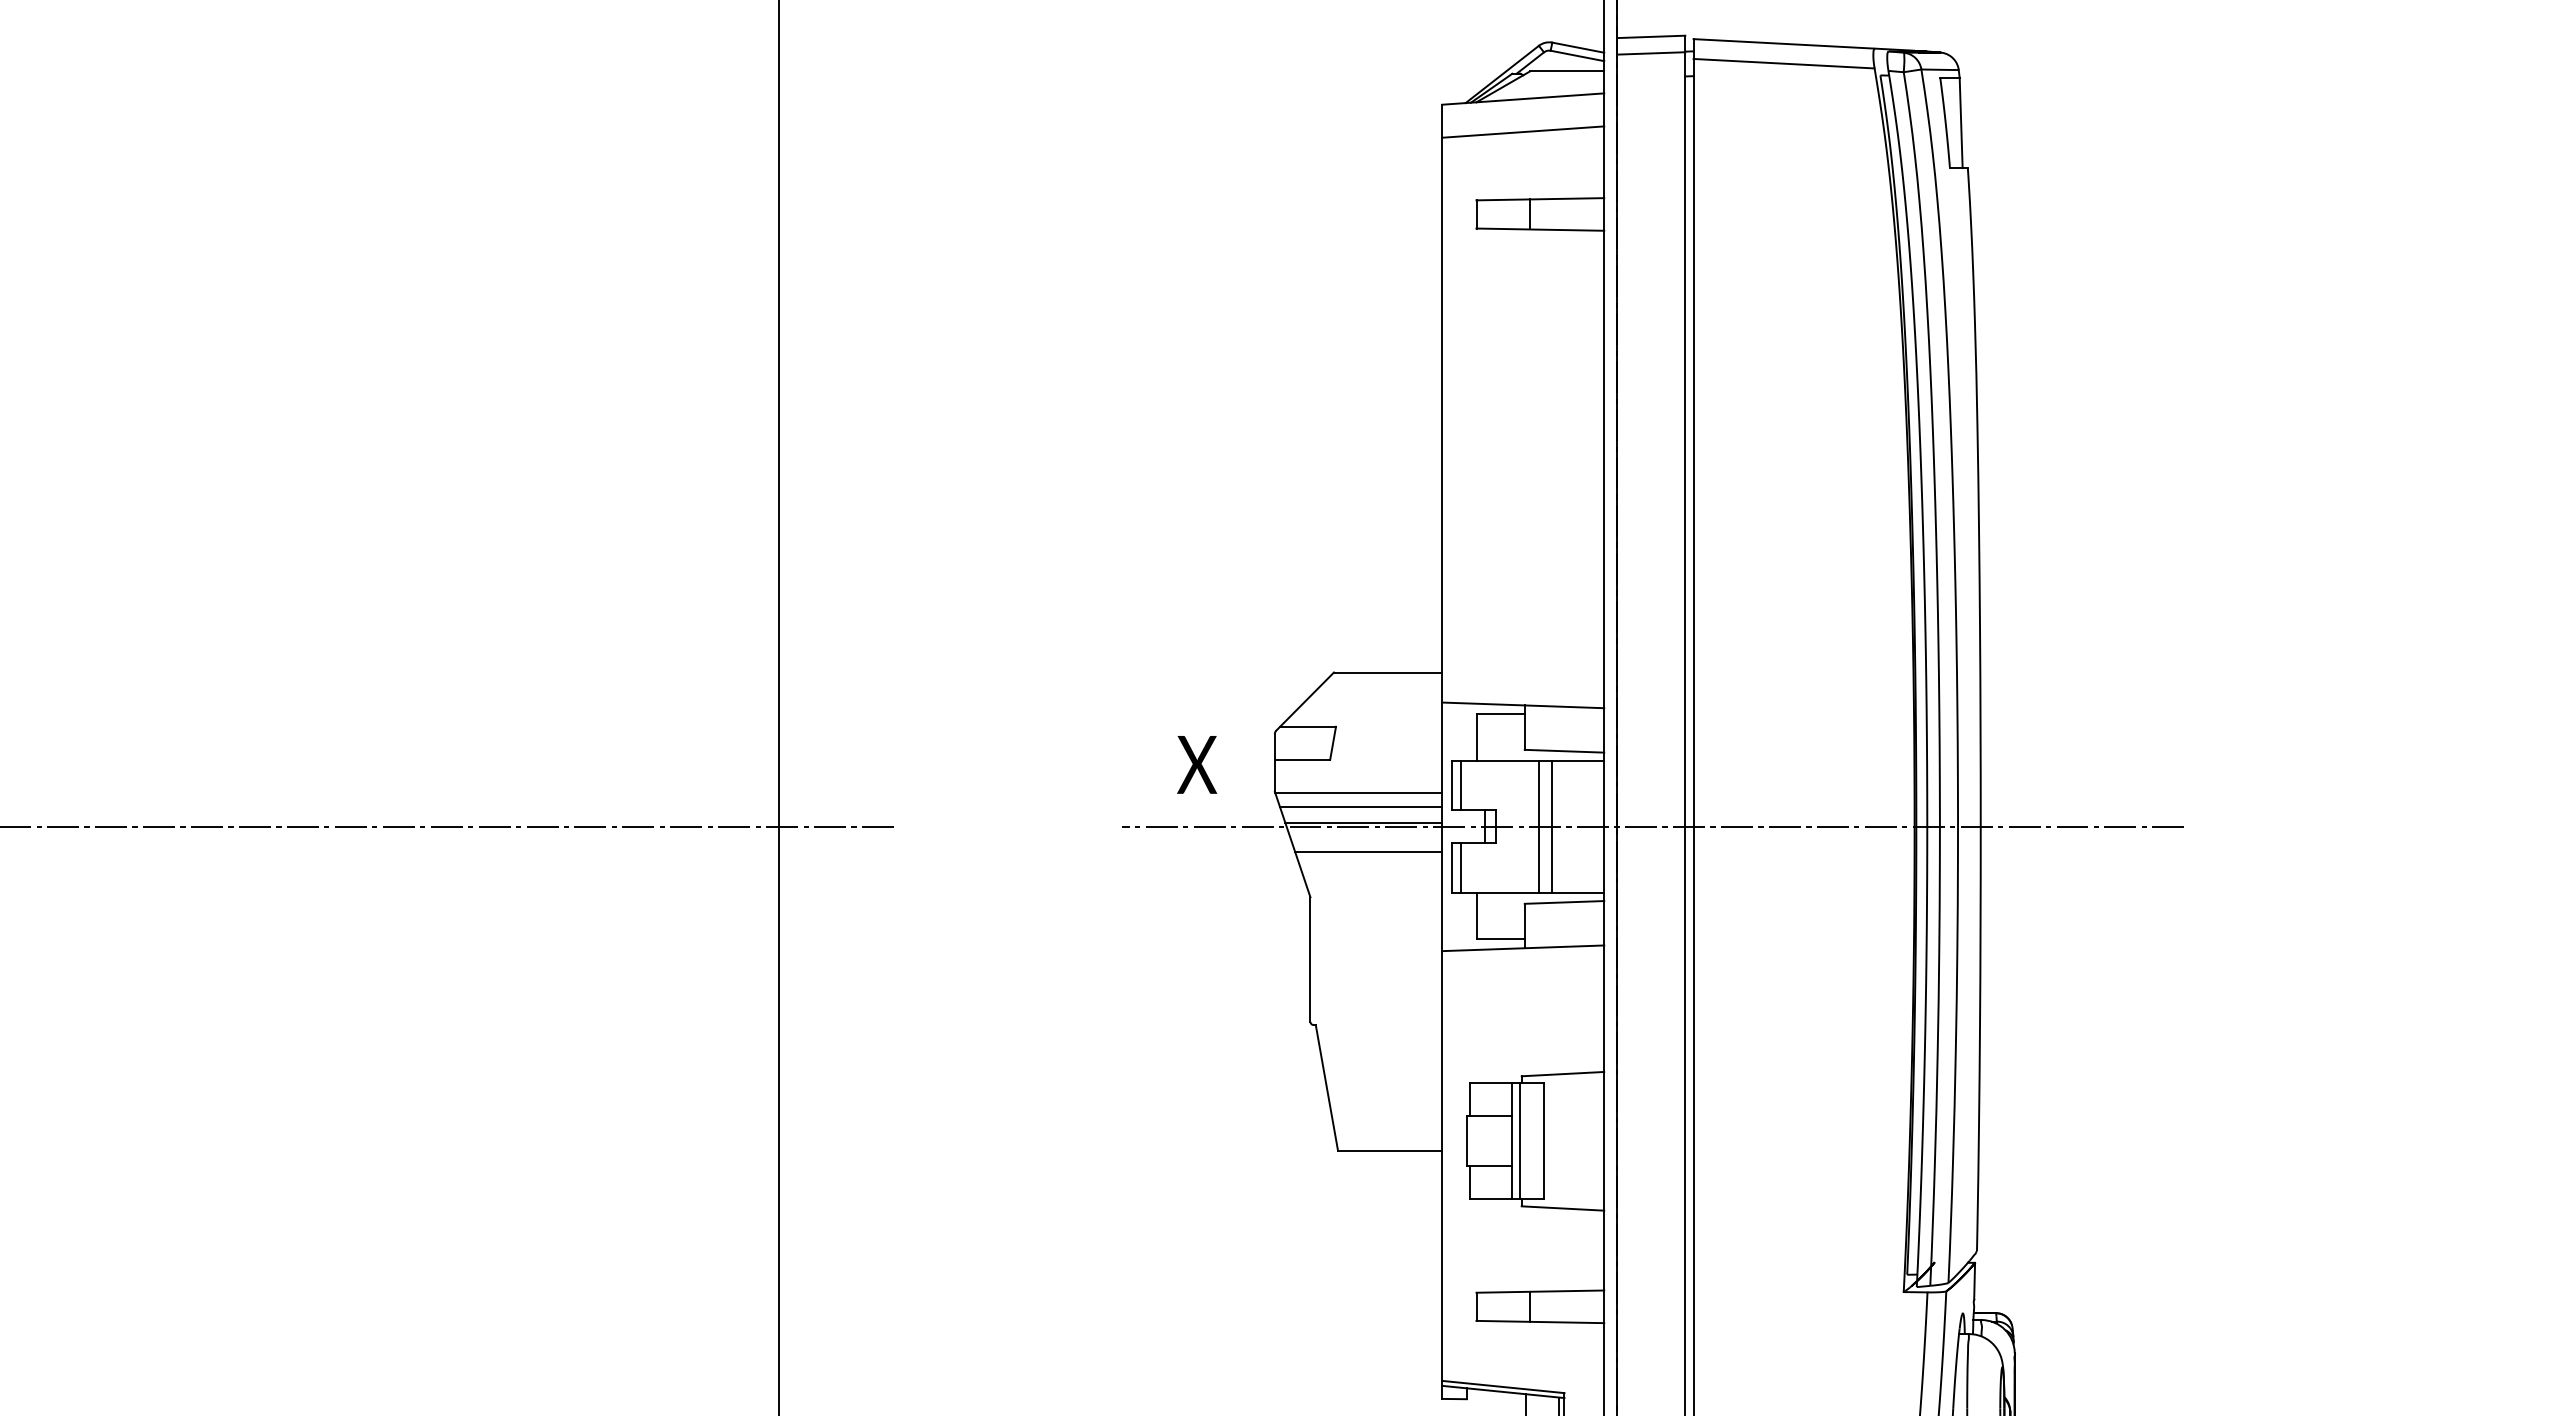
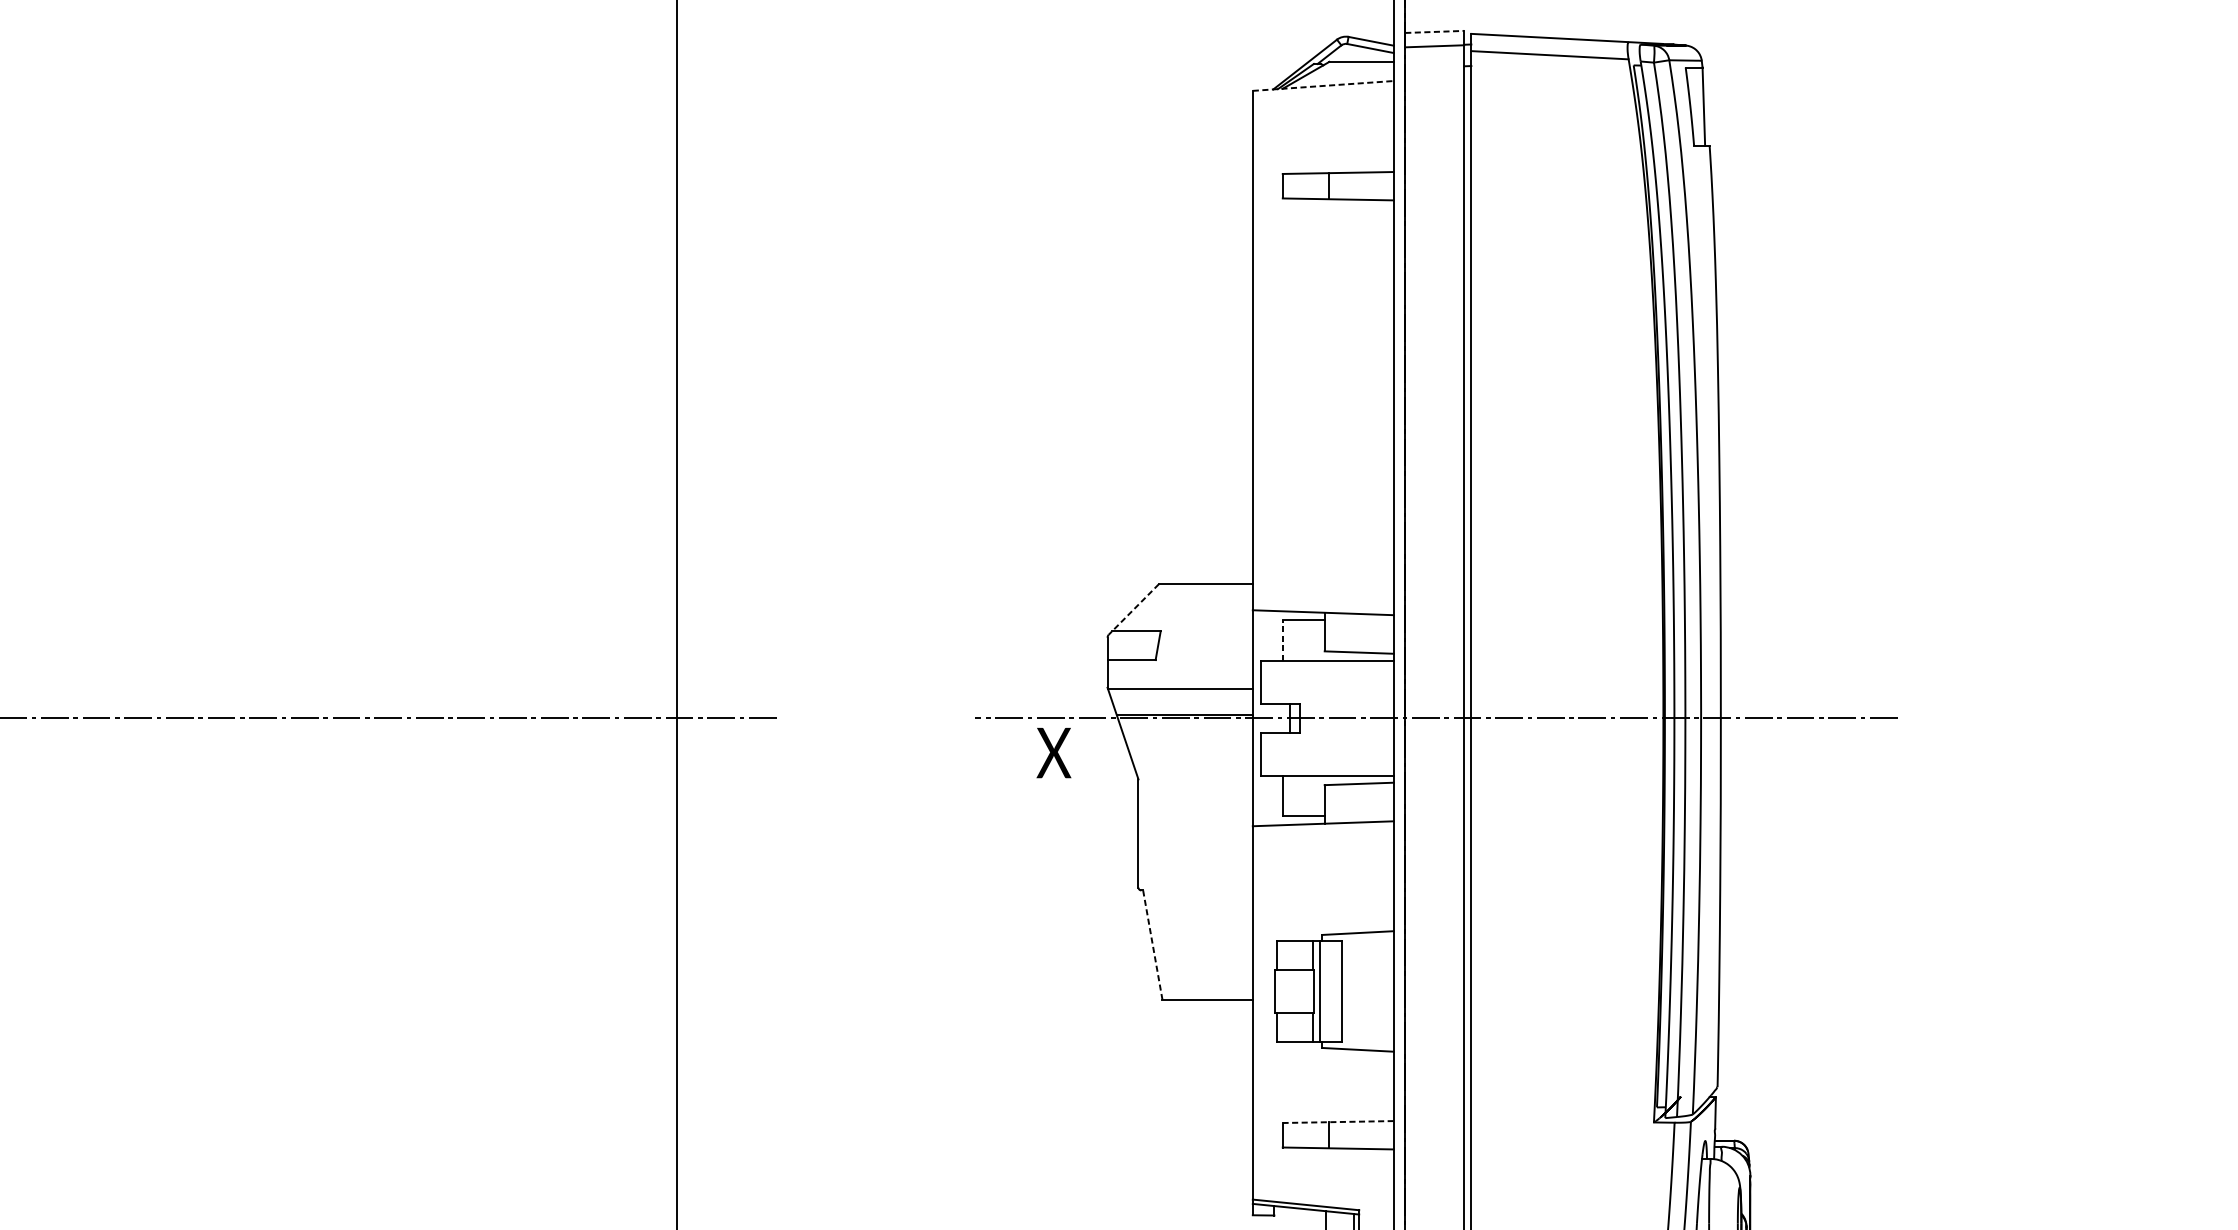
line: (1651, 36) -> (1434, 31), solid -> dashed
line: (1523, 99) -> (1323, 86), solid -> dashed
line: (1523, 131) -> (1323, 114), removed
line: (1305, 701) -> (1134, 609), solid -> dashed
line: (1476, 736) -> (1282, 639), solid -> dashed
text: (1197, 764) -> (1054, 752), moved
line: (1461, 785) -> (1269, 682), removed
line: (1361, 807) -> (1182, 701), removed
line: (1538, 826) -> (1336, 717), removed
line: (1552, 826) -> (1348, 717), removed
line: (1368, 851) -> (1188, 739), removed
line: (1461, 868) -> (1269, 754), removed
line: (1326, 1087) -> (1152, 944), solid -> dashed
line: (1540, 1291) -> (1338, 1121), solid -> dashed

